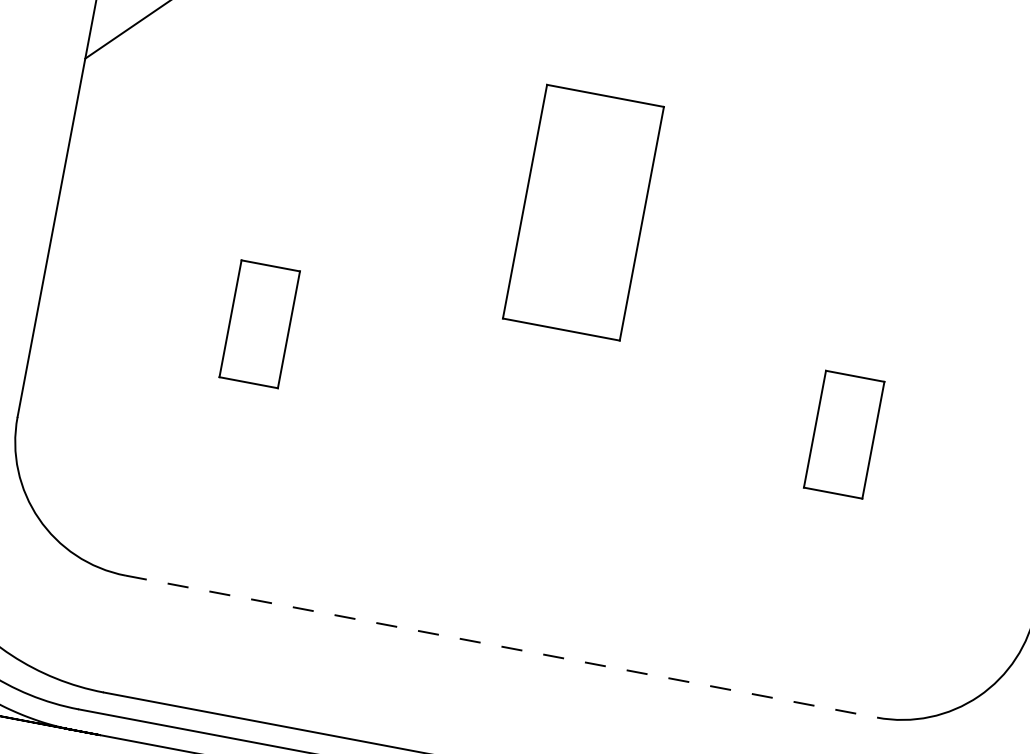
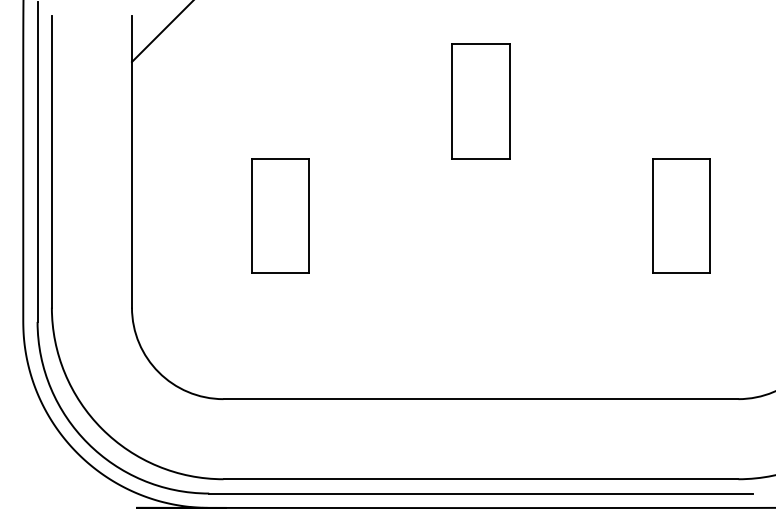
part: (582, 212) -> (480, 101), size x0.71
part: (259, 323) -> (280, 215), size x1.43
part: (844, 433) -> (681, 215), size x1.43
line: (502, 647) -> (481, 399), dashed -> solid

